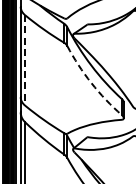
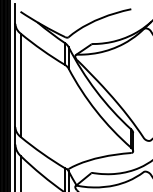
line: (25, 60) -> (20, 85), dashed -> solid
arc: (91, 83) -> (96, 111), dashed -> solid

